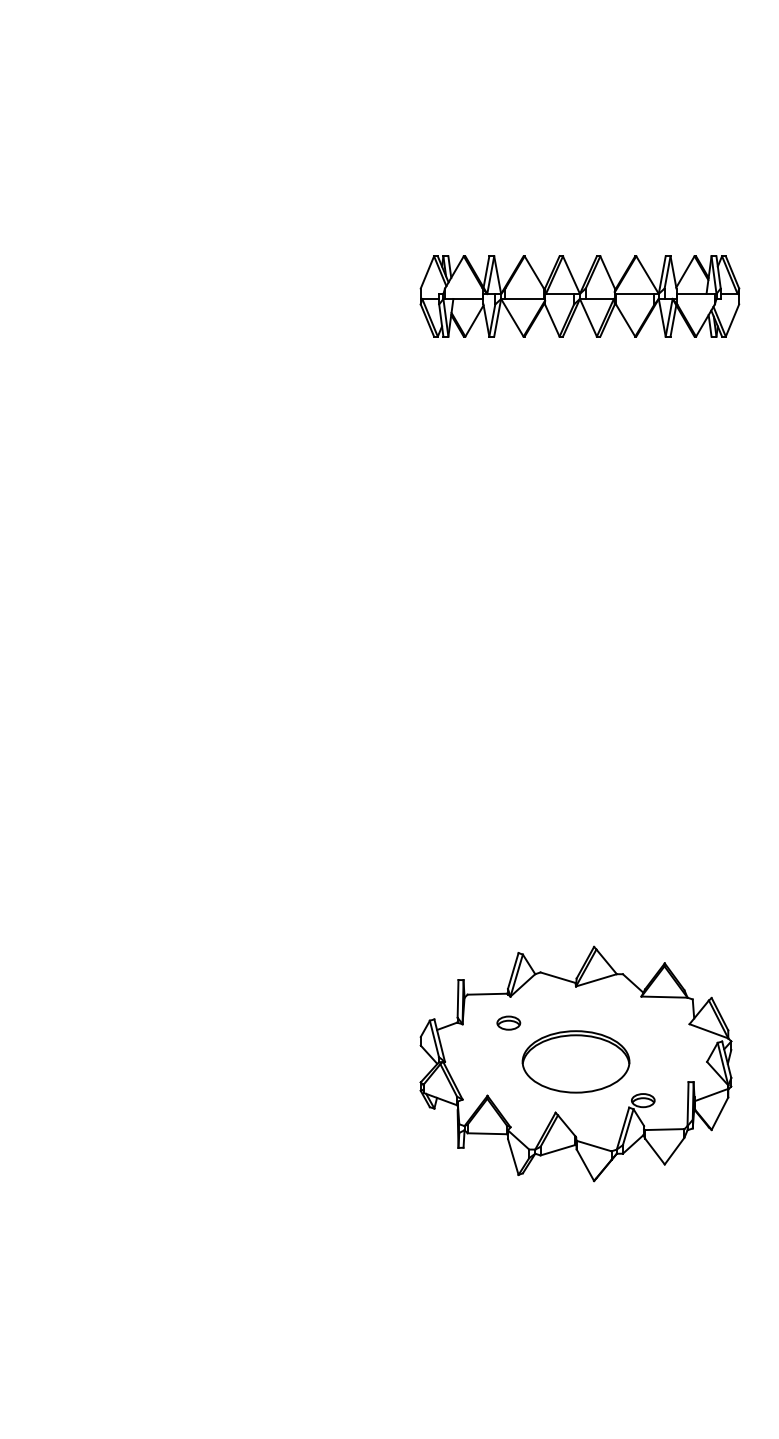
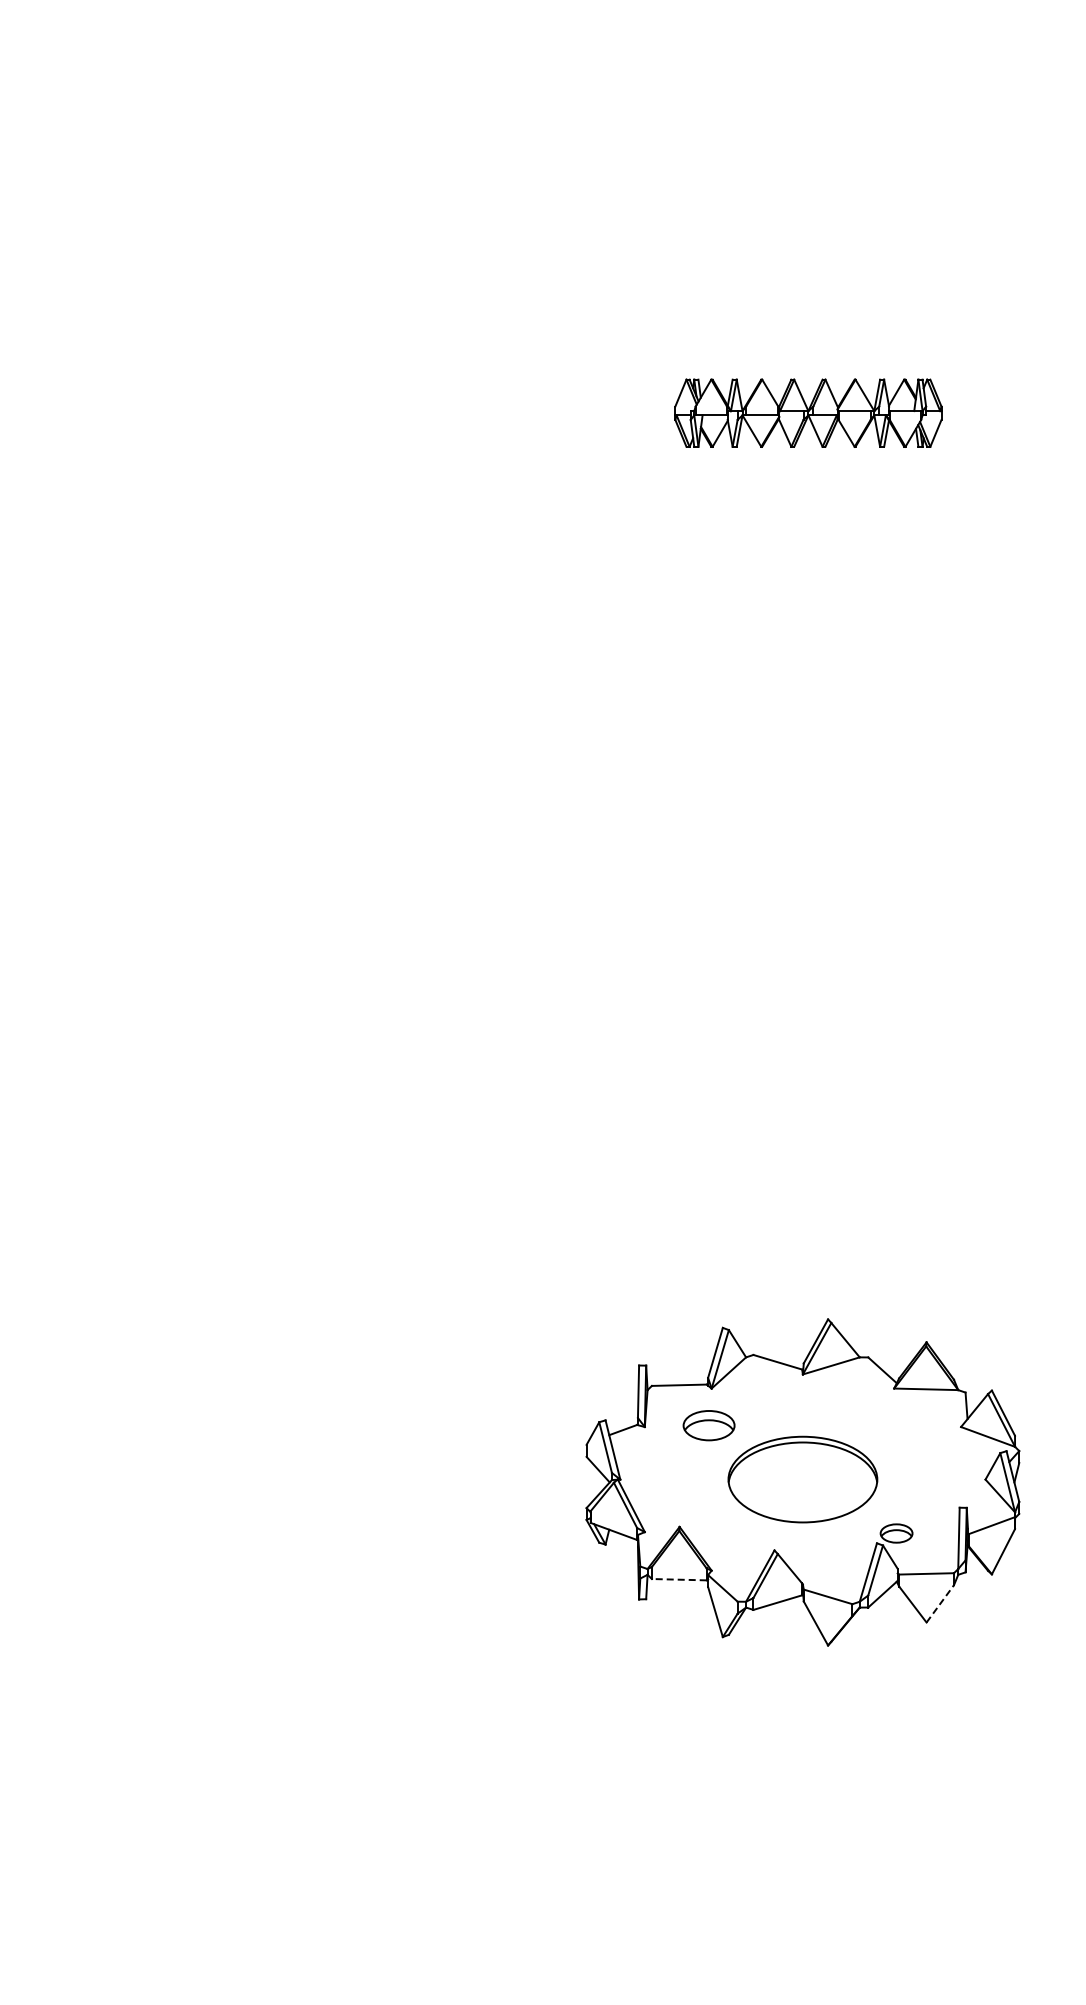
part: (580, 296) -> (808, 413), size x0.6
part: (508, 1023) -> (709, 1425), size x1.6
line: (486, 1133) -> (678, 1579), solid -> dashed
line: (674, 1150) -> (940, 1603), solid -> dashed

